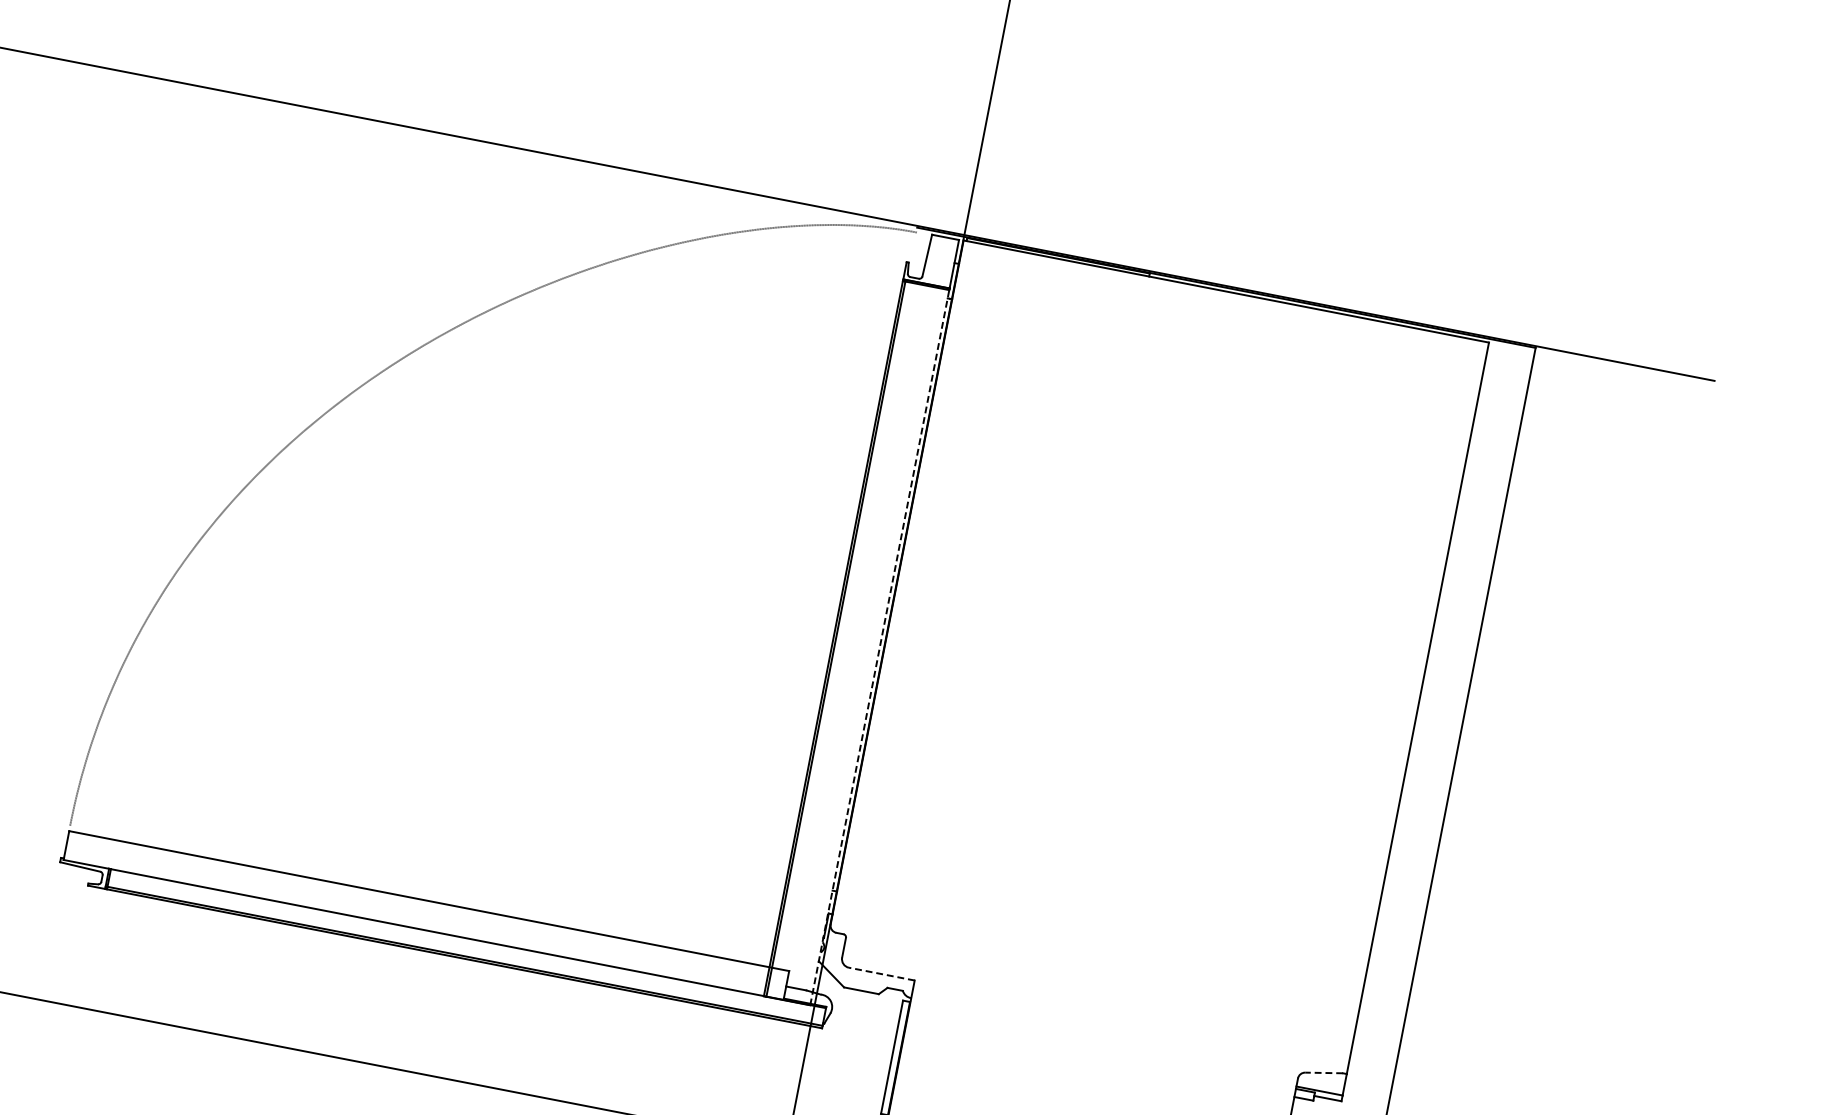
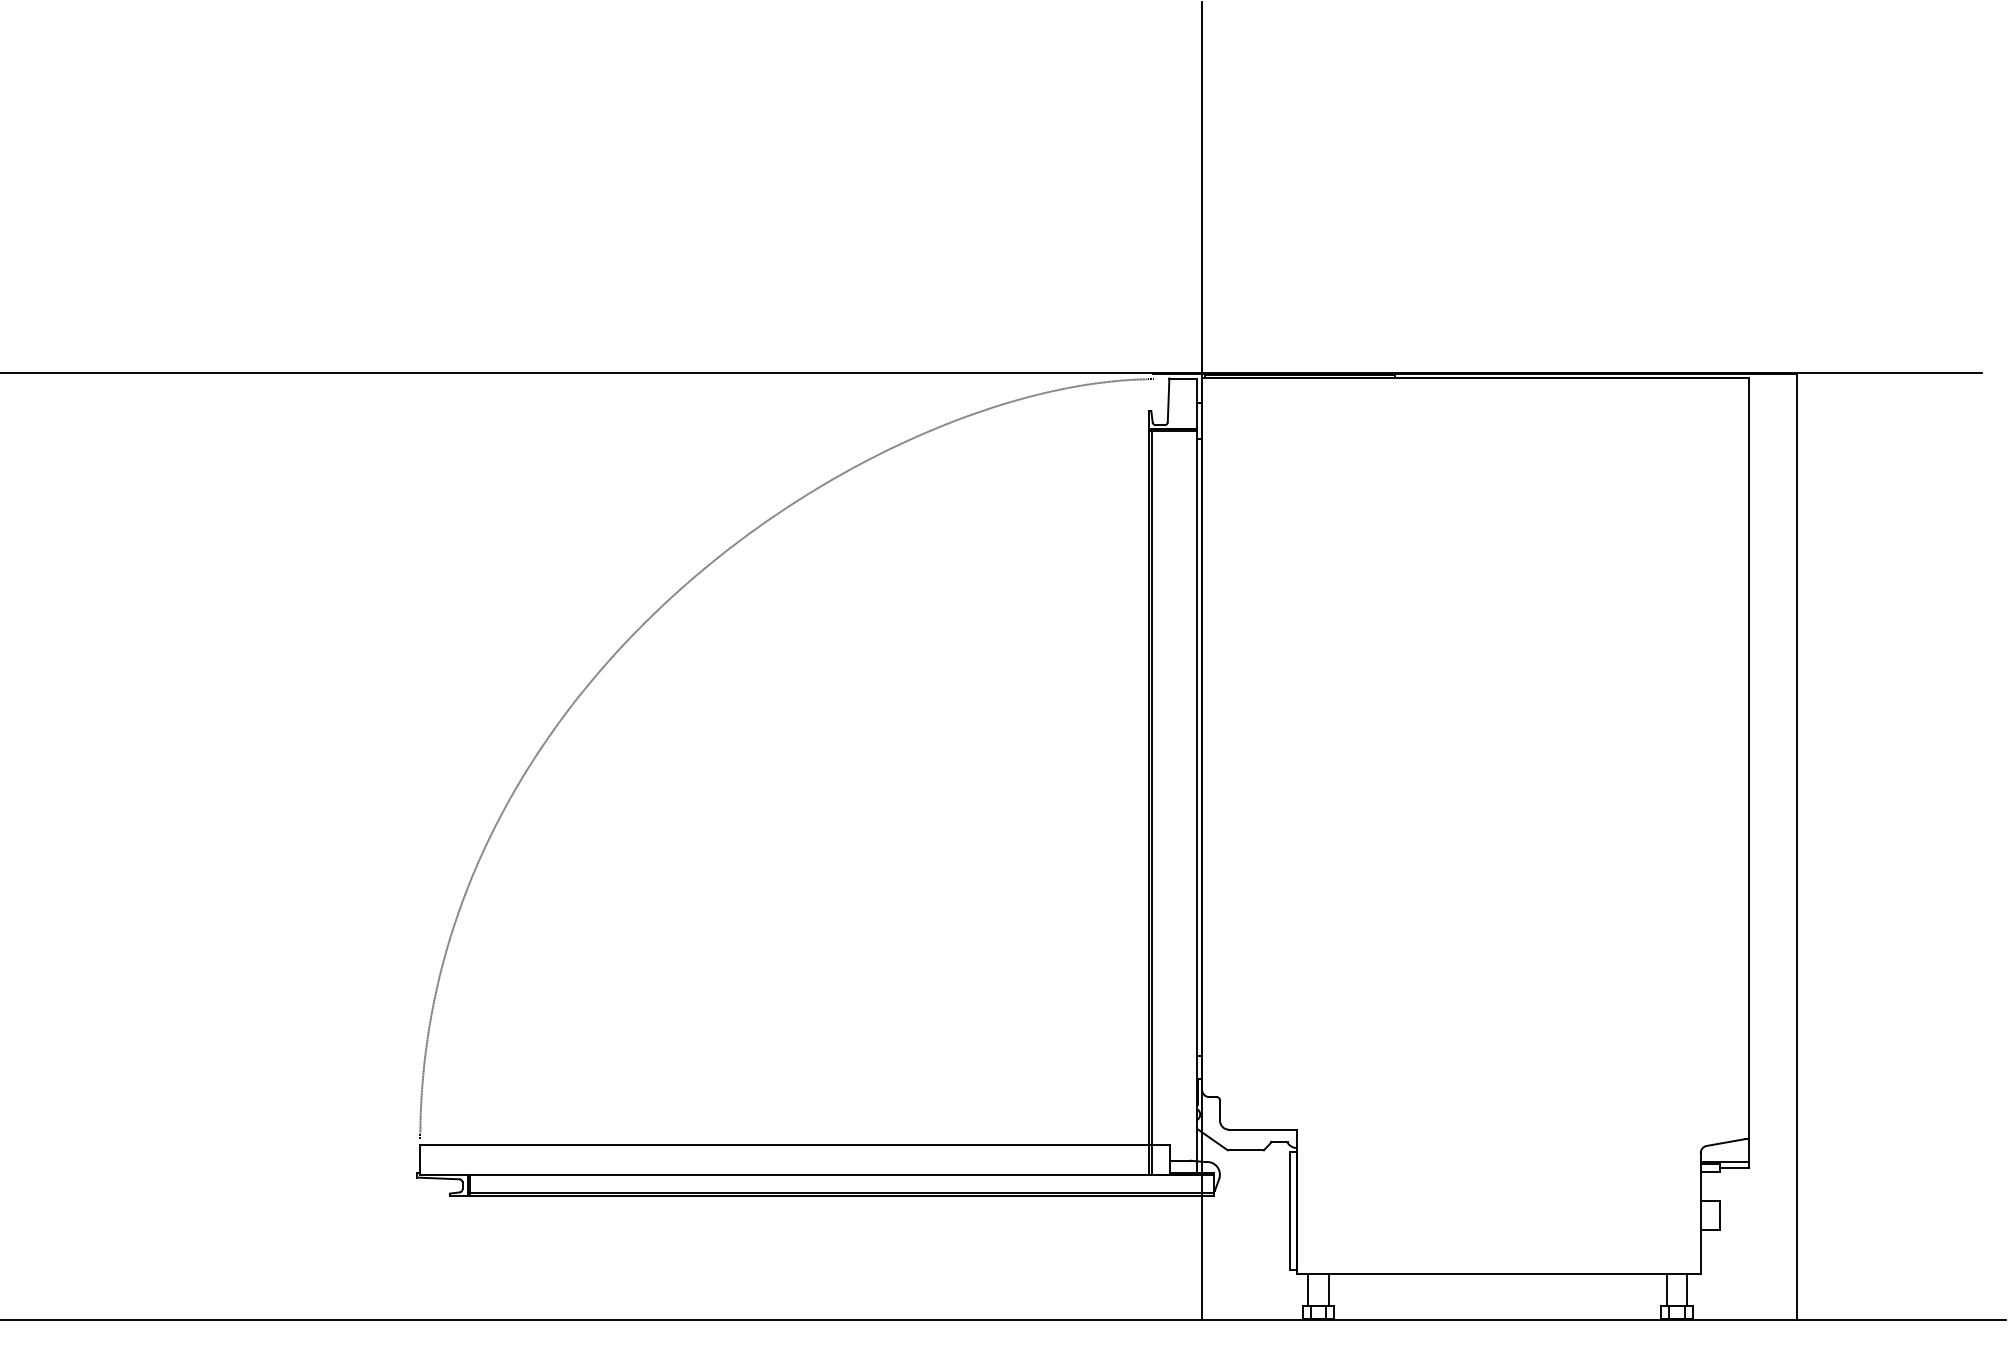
line: (879, 647) -> (1197, 802), dashed -> solid
line: (881, 973) -> (1262, 1129), dashed -> solid
line: (1323, 1072) -> (1725, 1142), dashed -> solid

